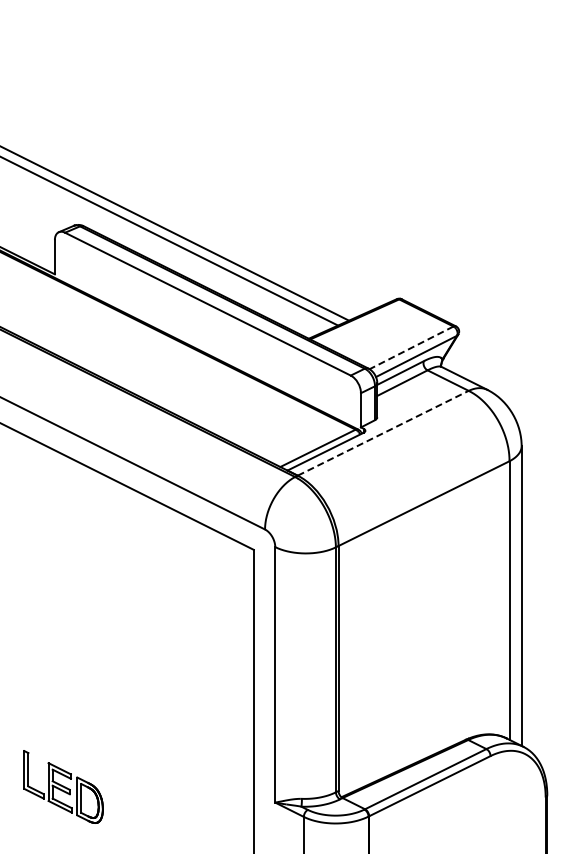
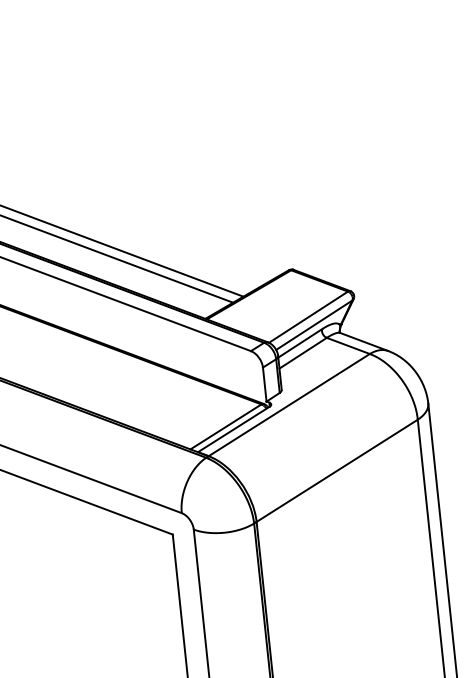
line: (411, 348) -> (308, 317), dashed -> solid
line: (383, 433) -> (289, 405), dashed -> solid

